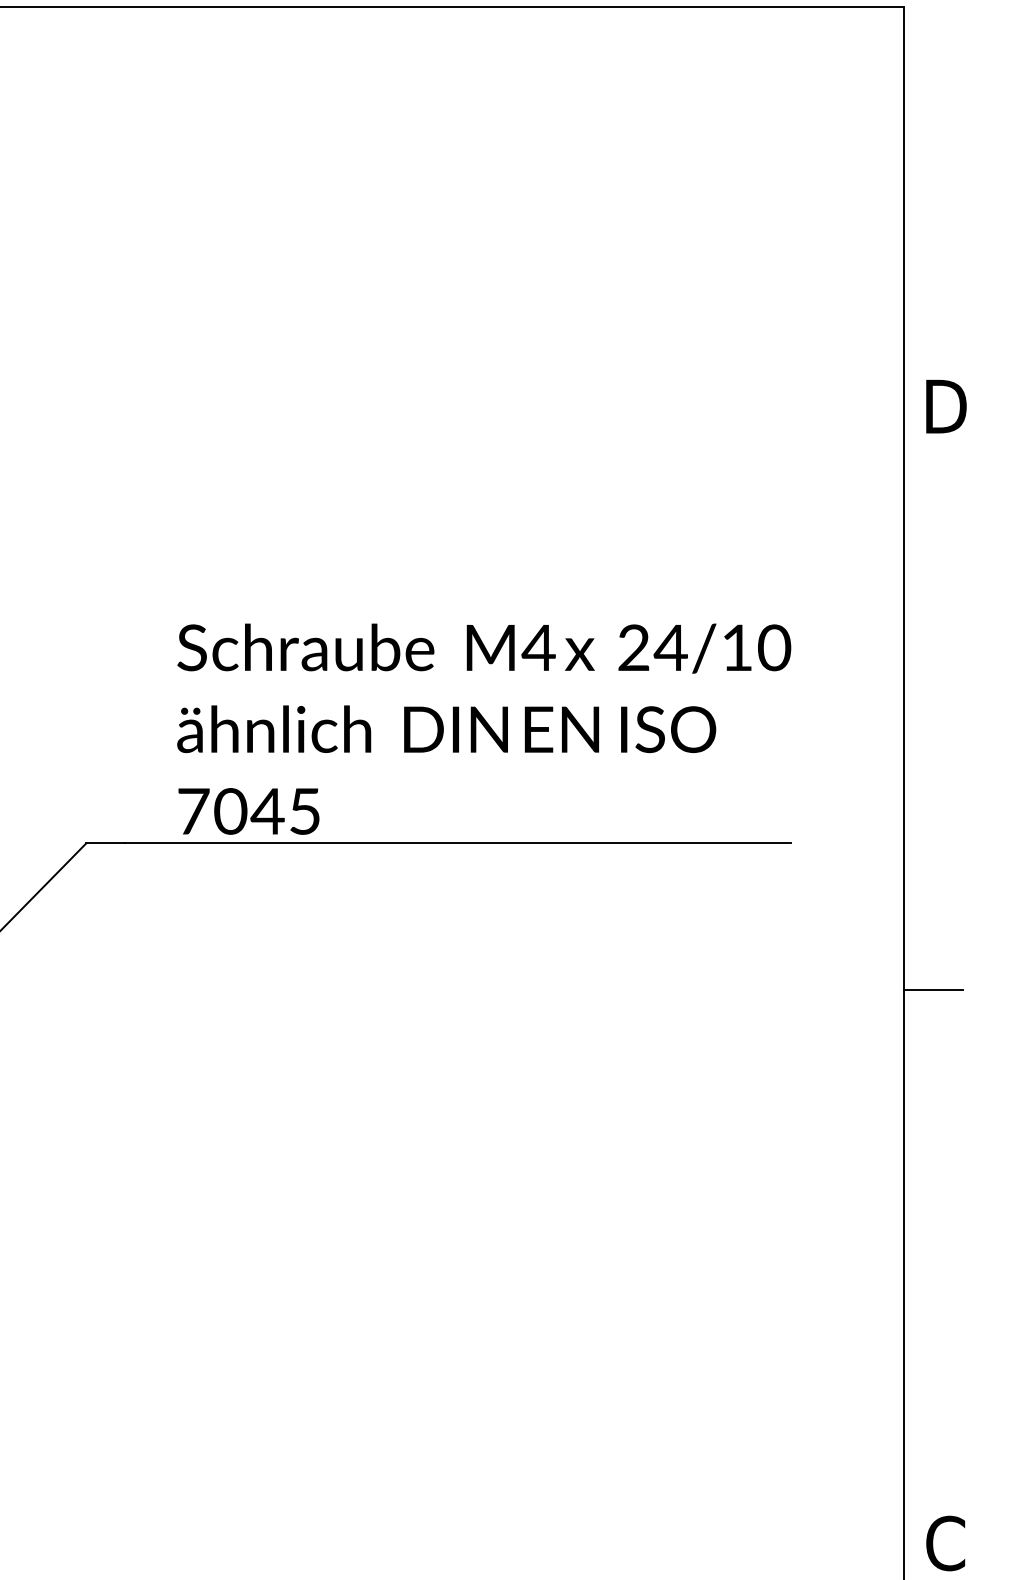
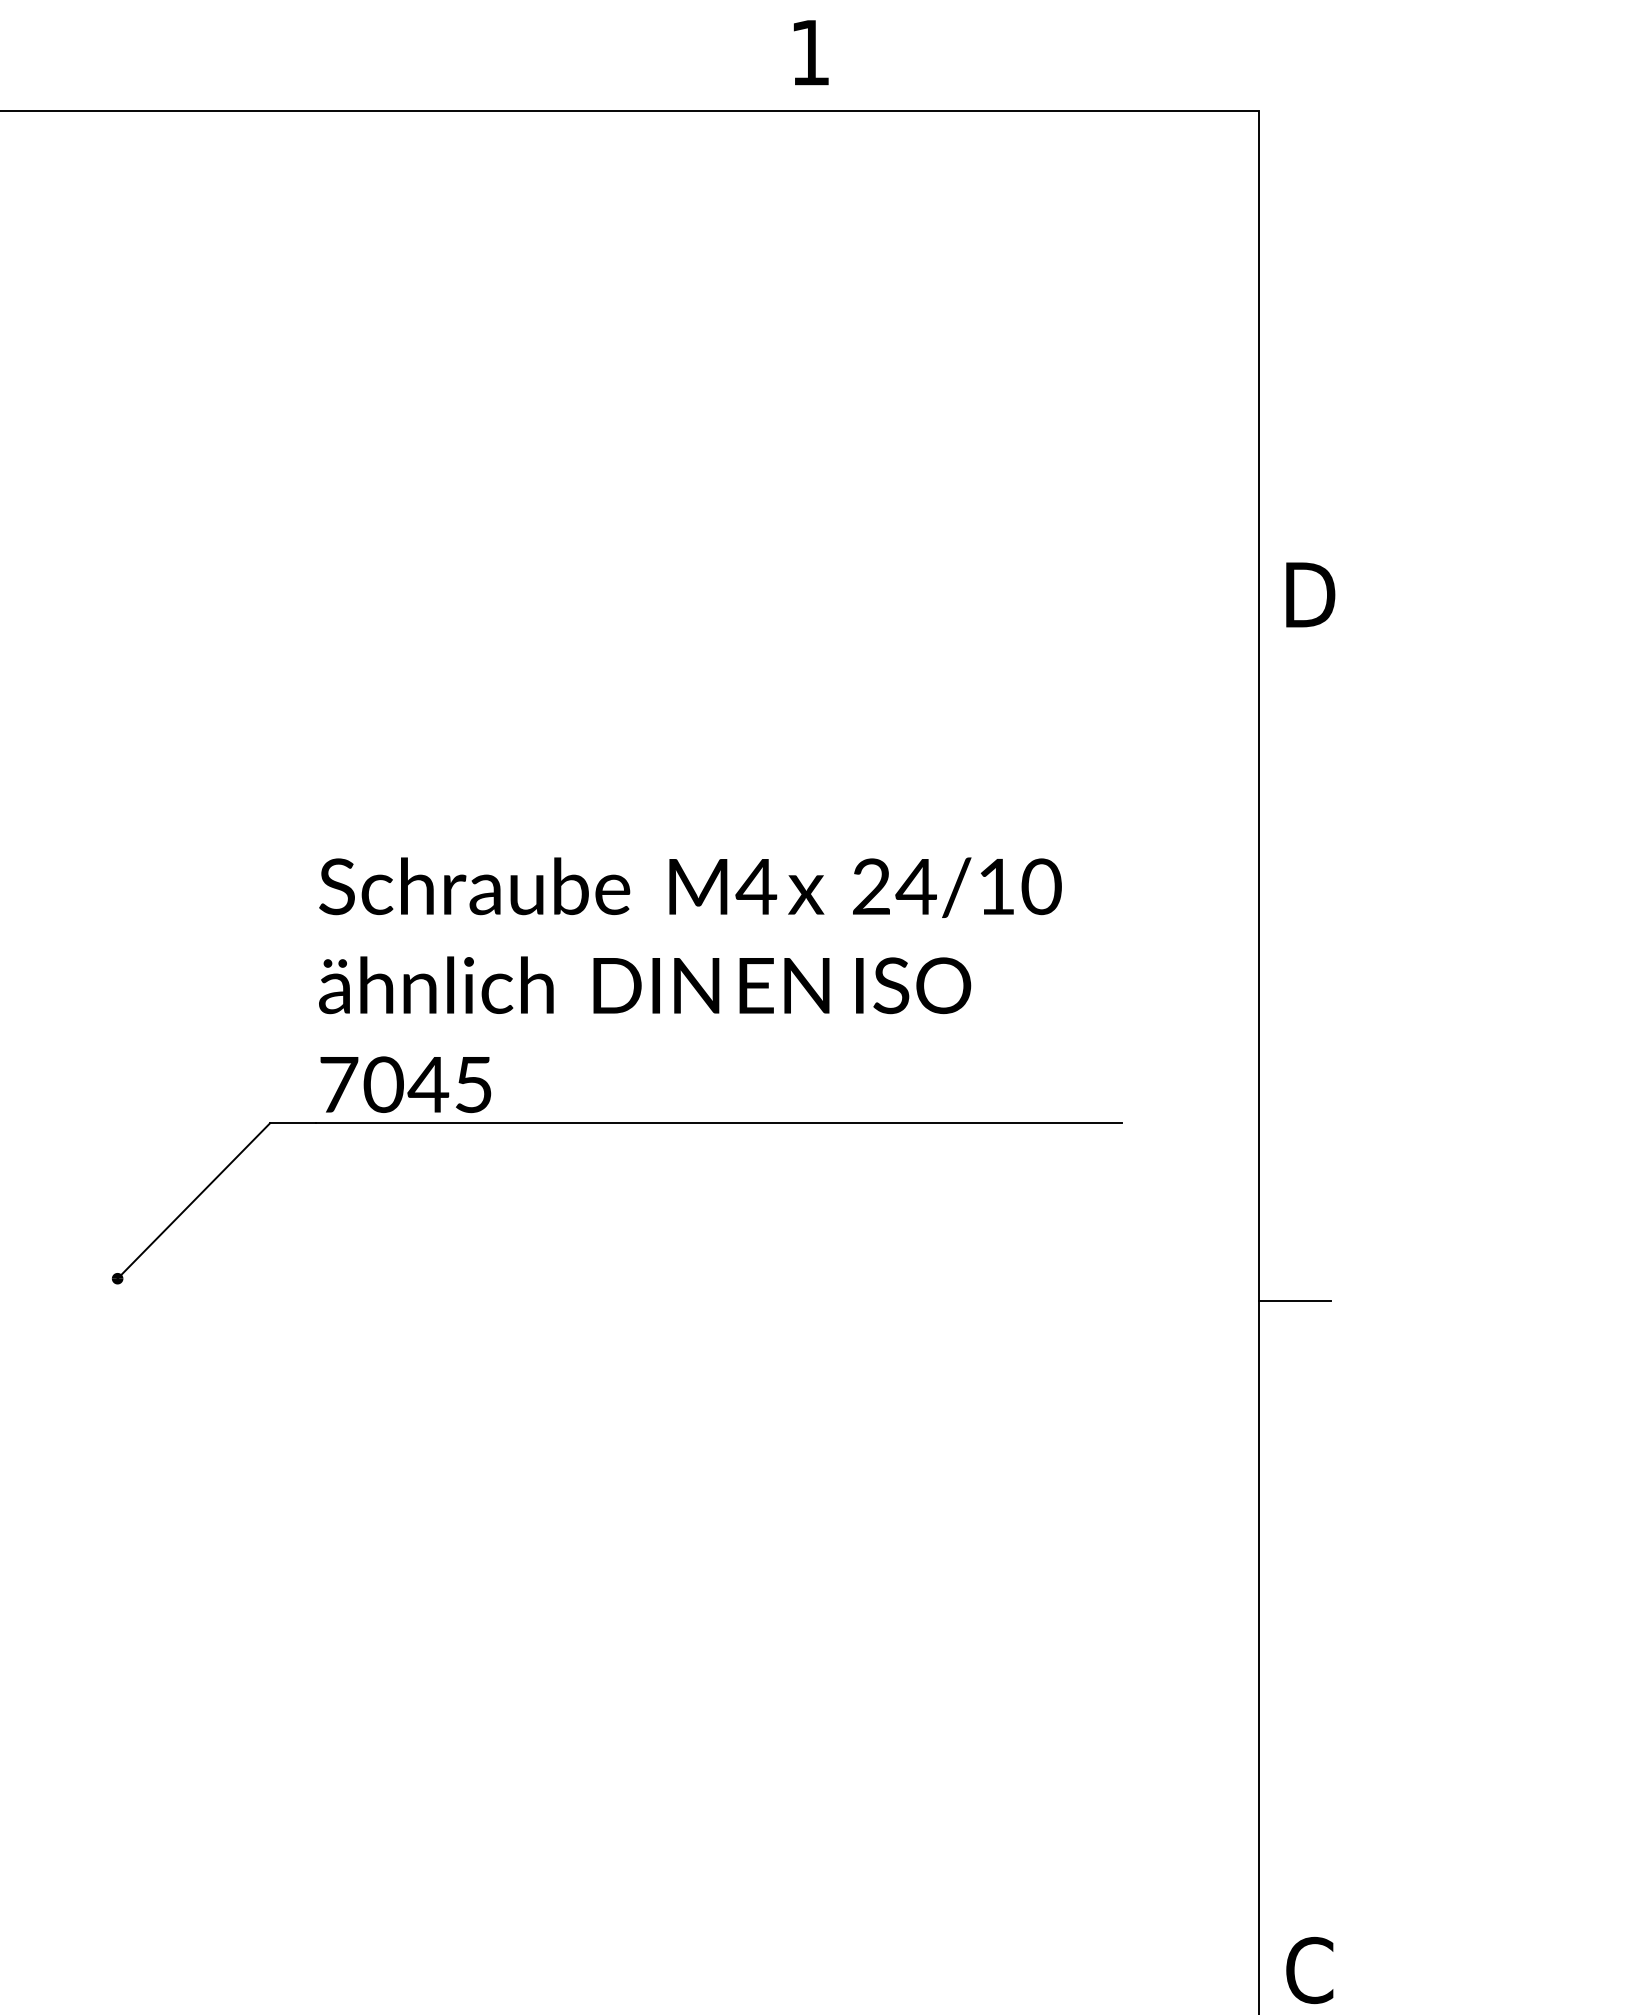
text: (484, 729) -> (690, 985), moved

